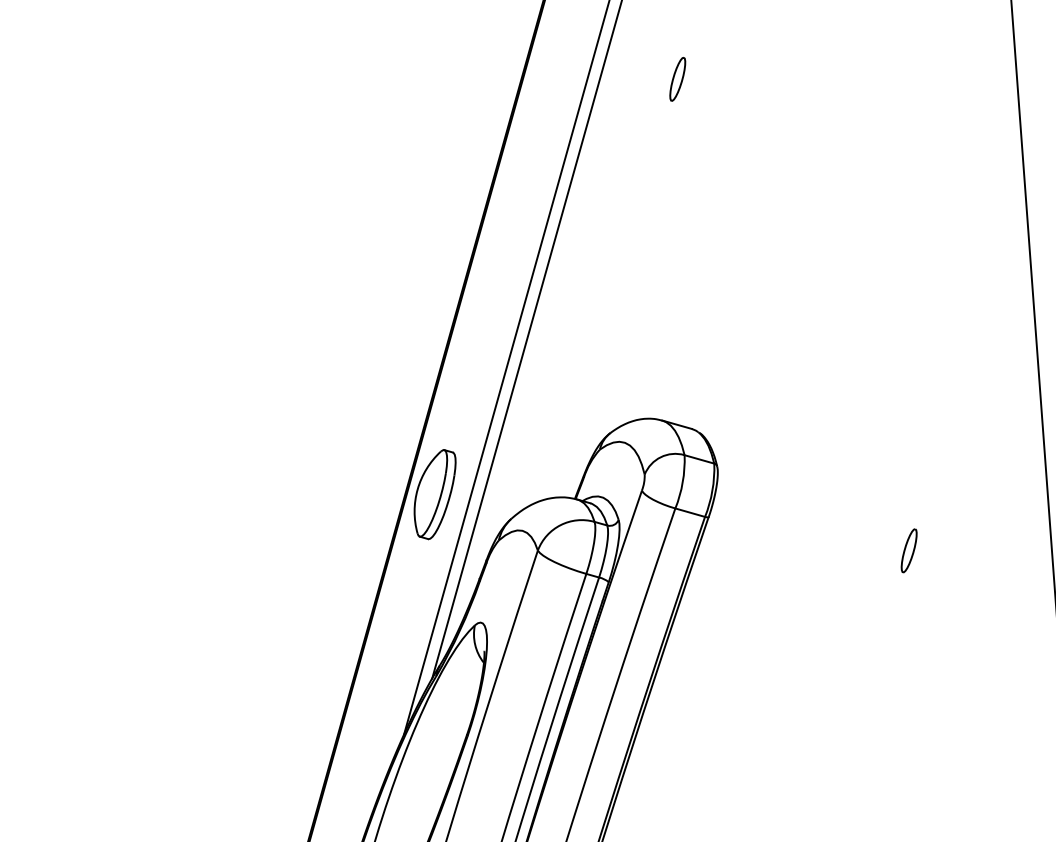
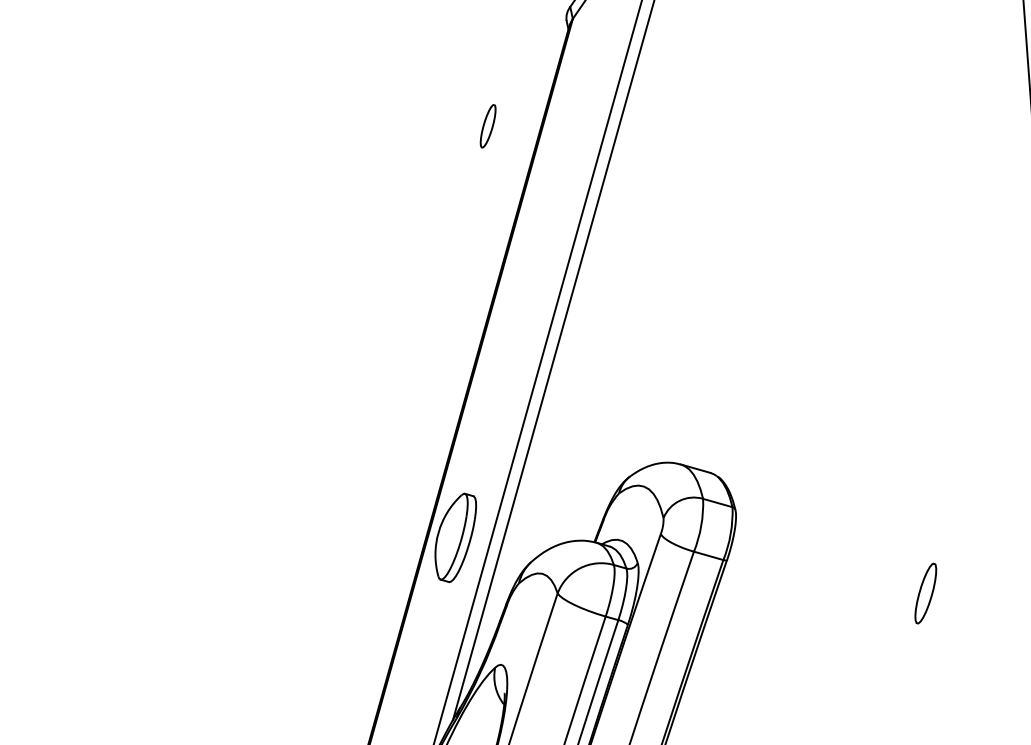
part: (677, 79) -> (487, 126), moved
part: (908, 550) -> (925, 593), size x1.4

